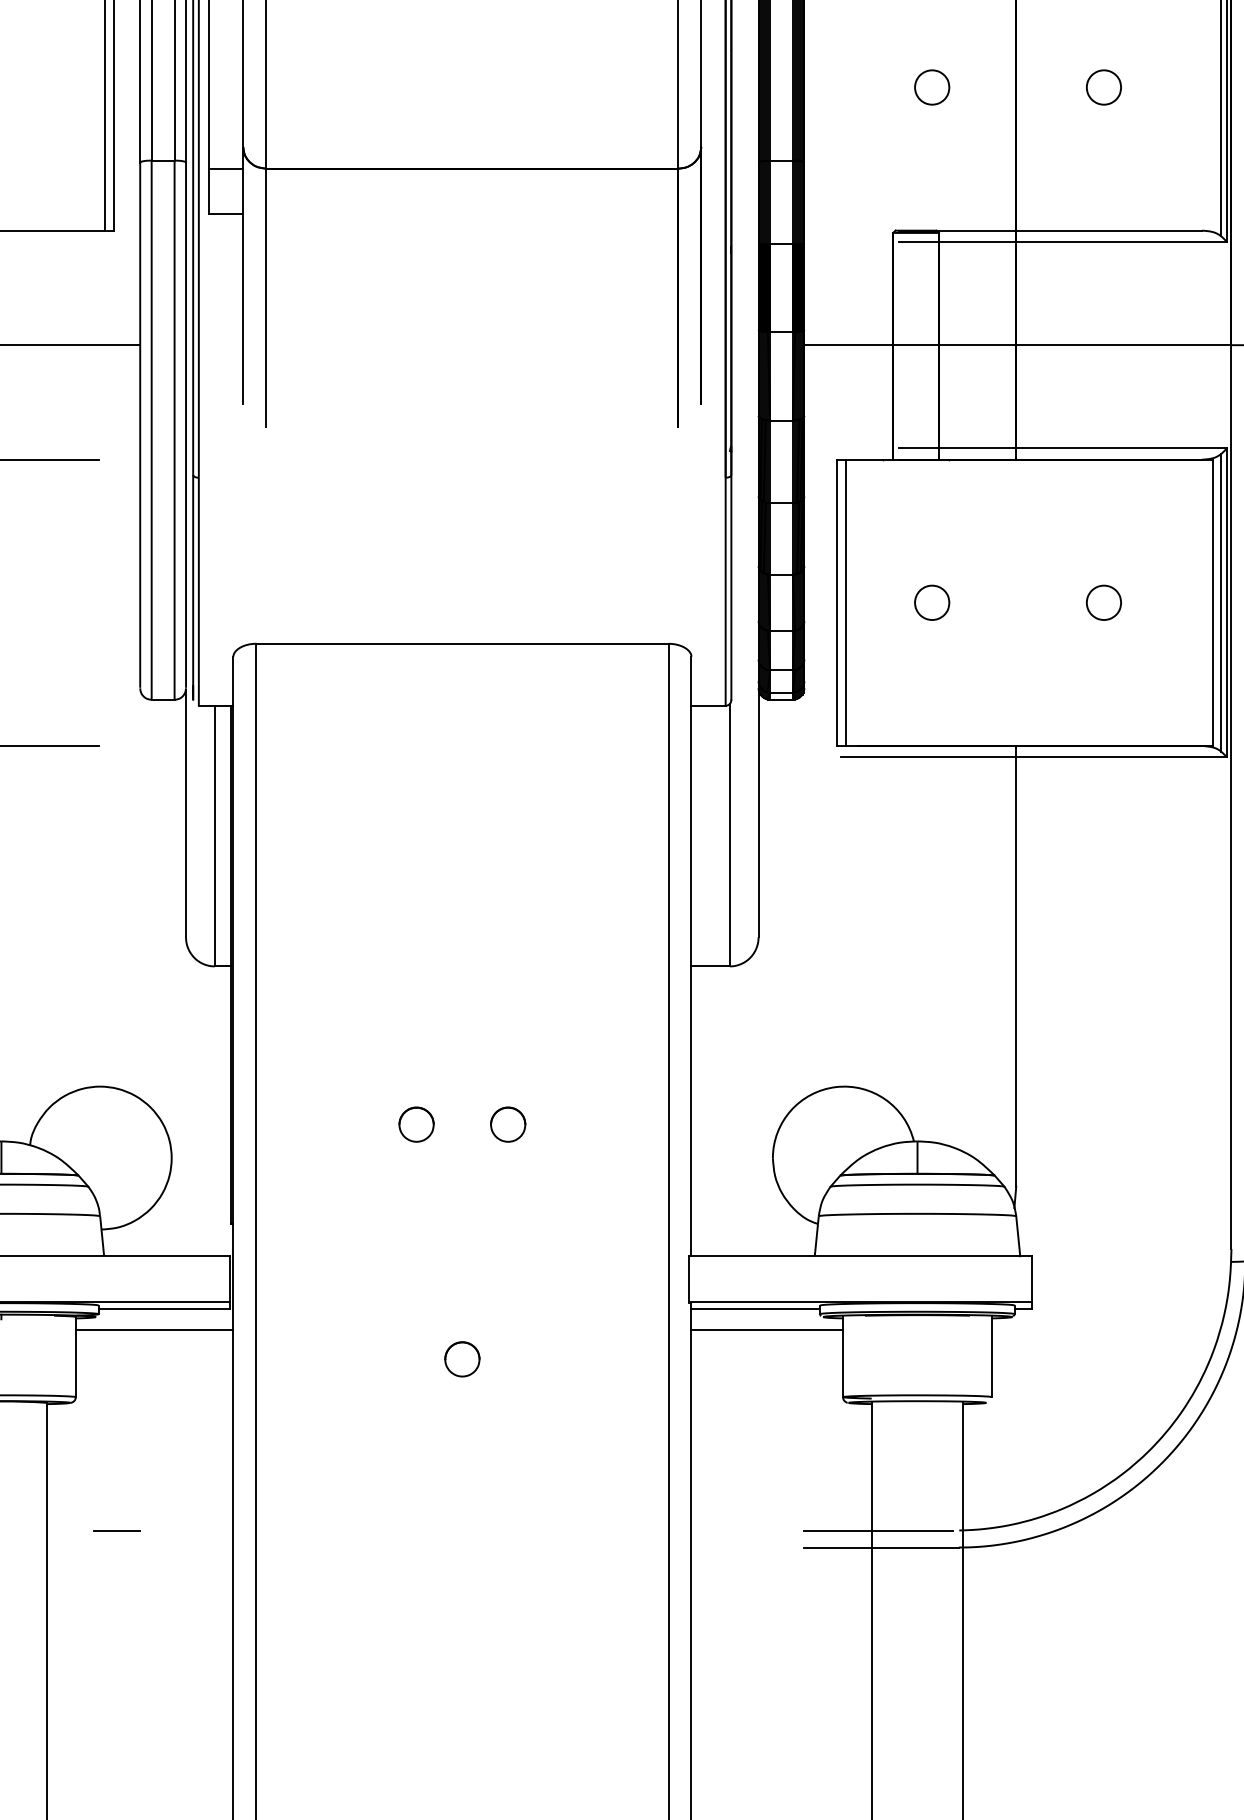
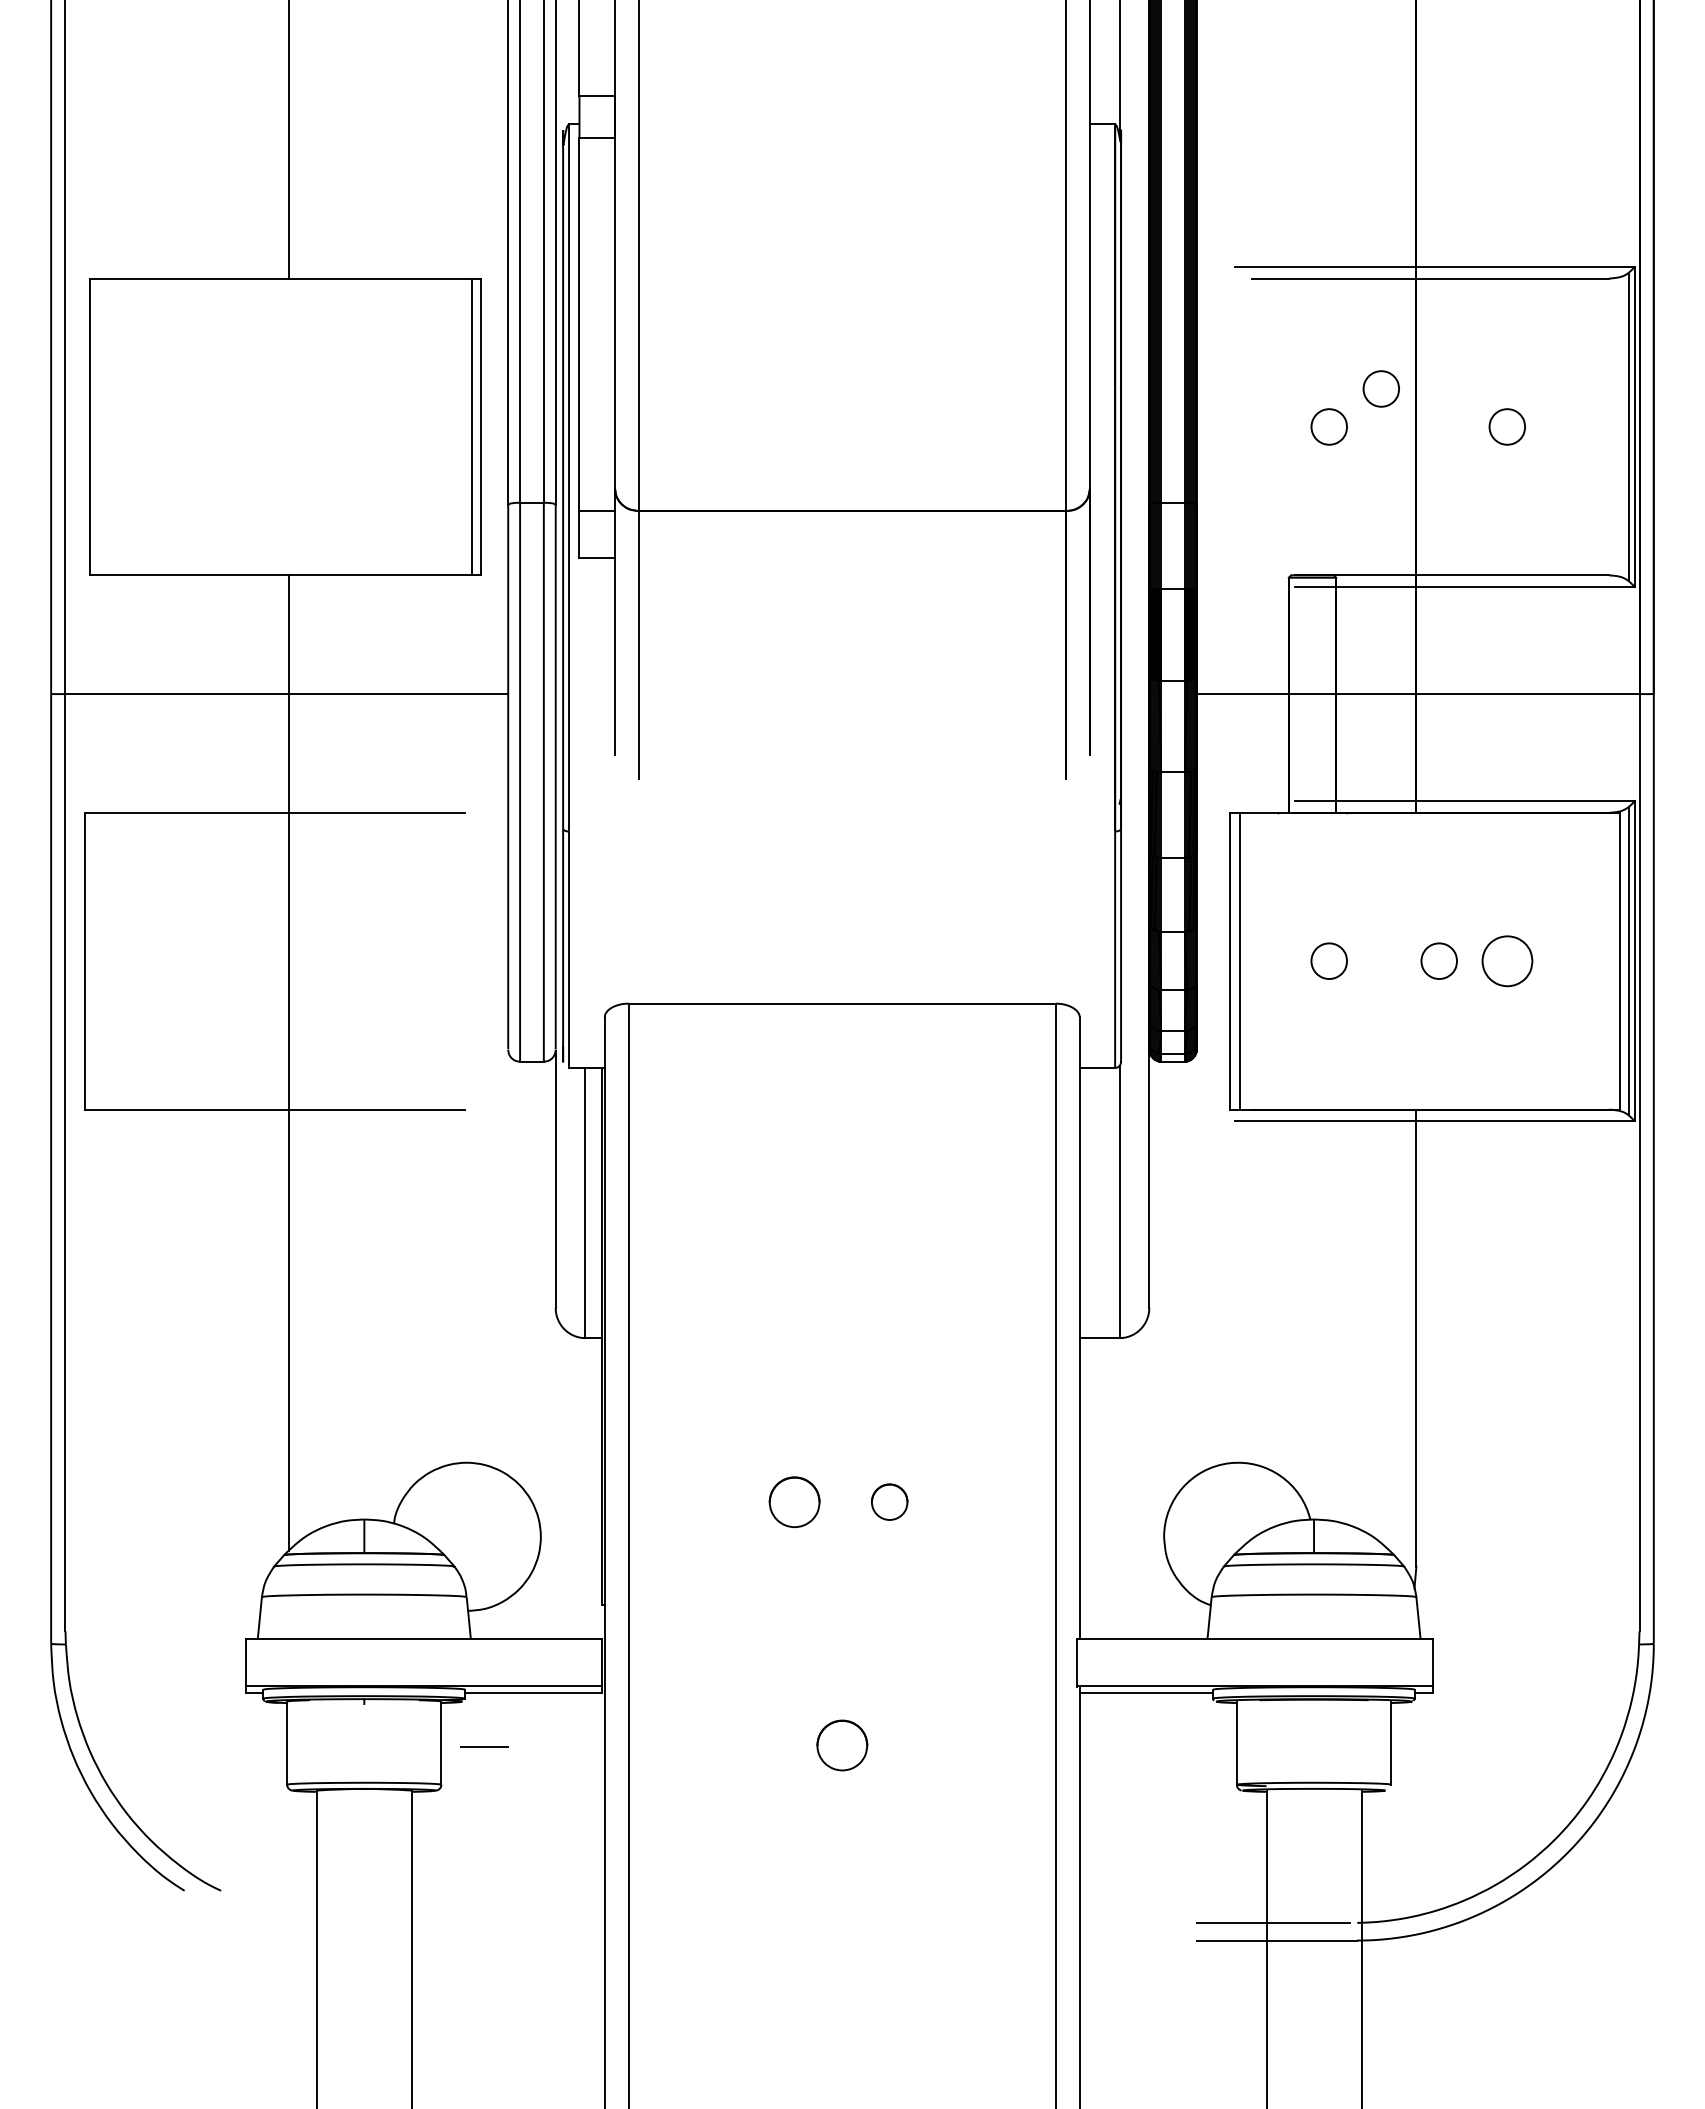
part: (981, 50) -> (1380, 388), added
part: (1037, 602) -> (1438, 960), added
part: (1103, 602) -> (1506, 960), size x1.4
part: (416, 1124) -> (794, 1501), size x1.4
line: (153, 1330) -> (522, 1715), removed
line: (766, 1330) -> (1157, 1715), removed
part: (461, 1359) -> (841, 1745), size x1.4
line: (117, 1530) -> (484, 1746), moved

